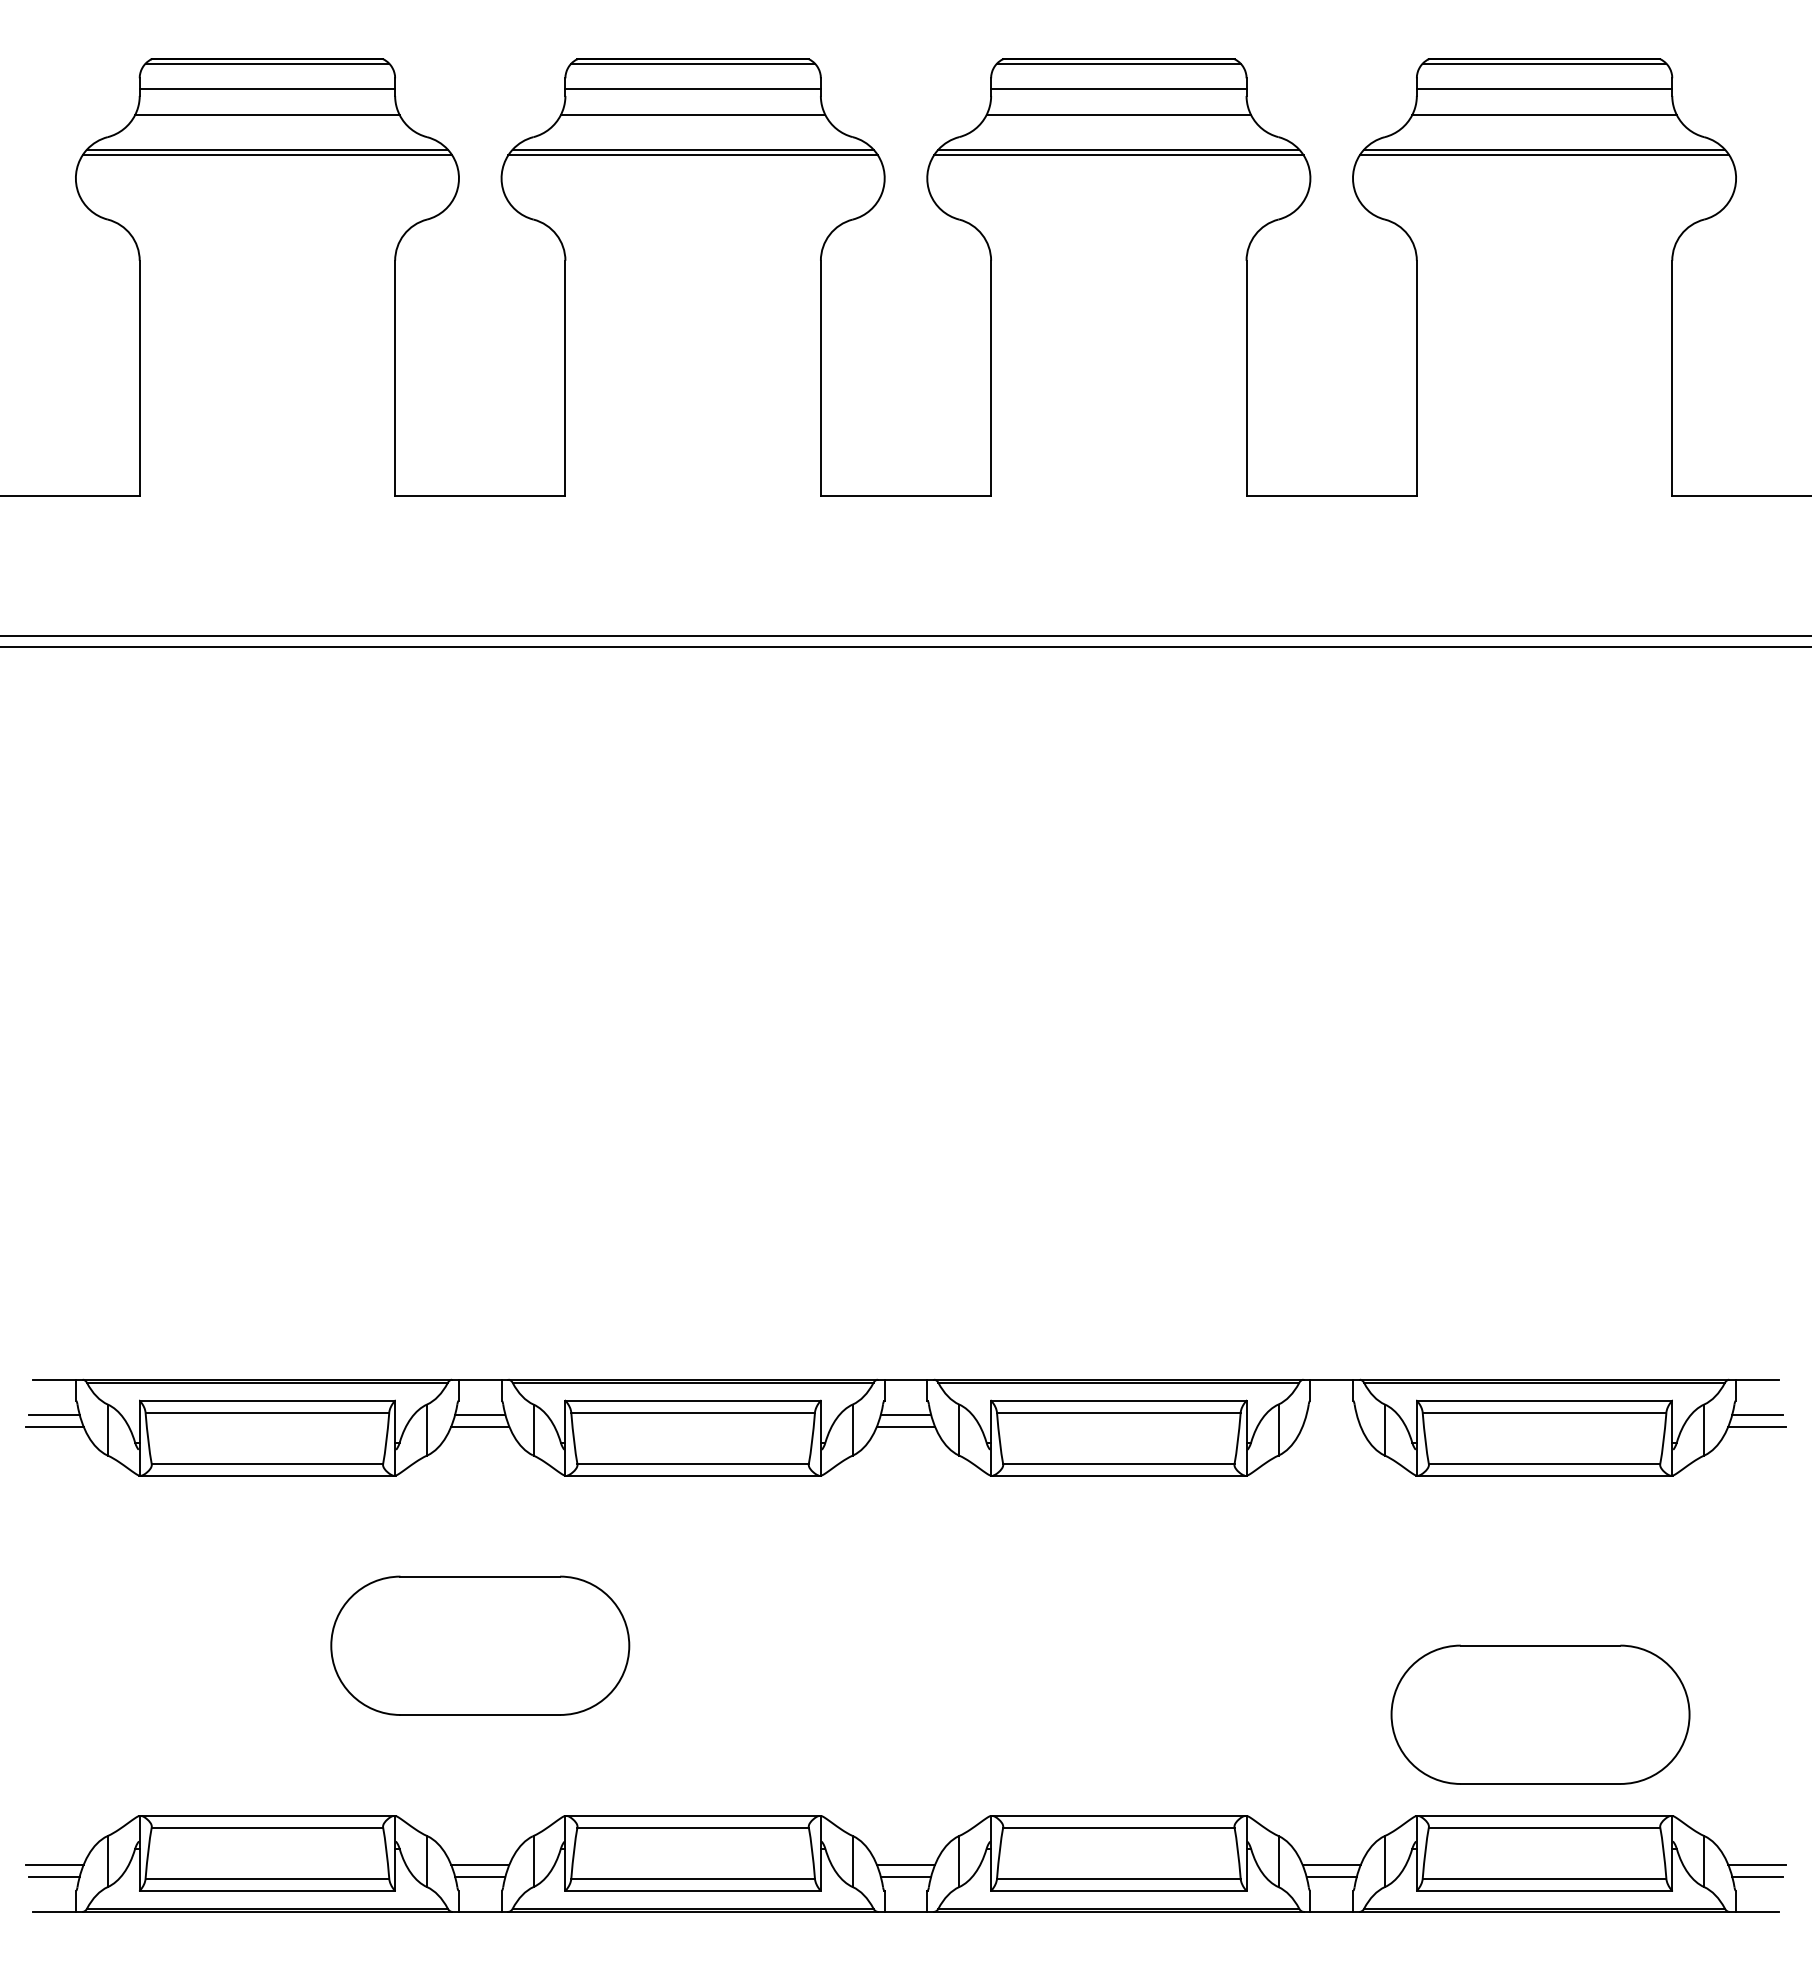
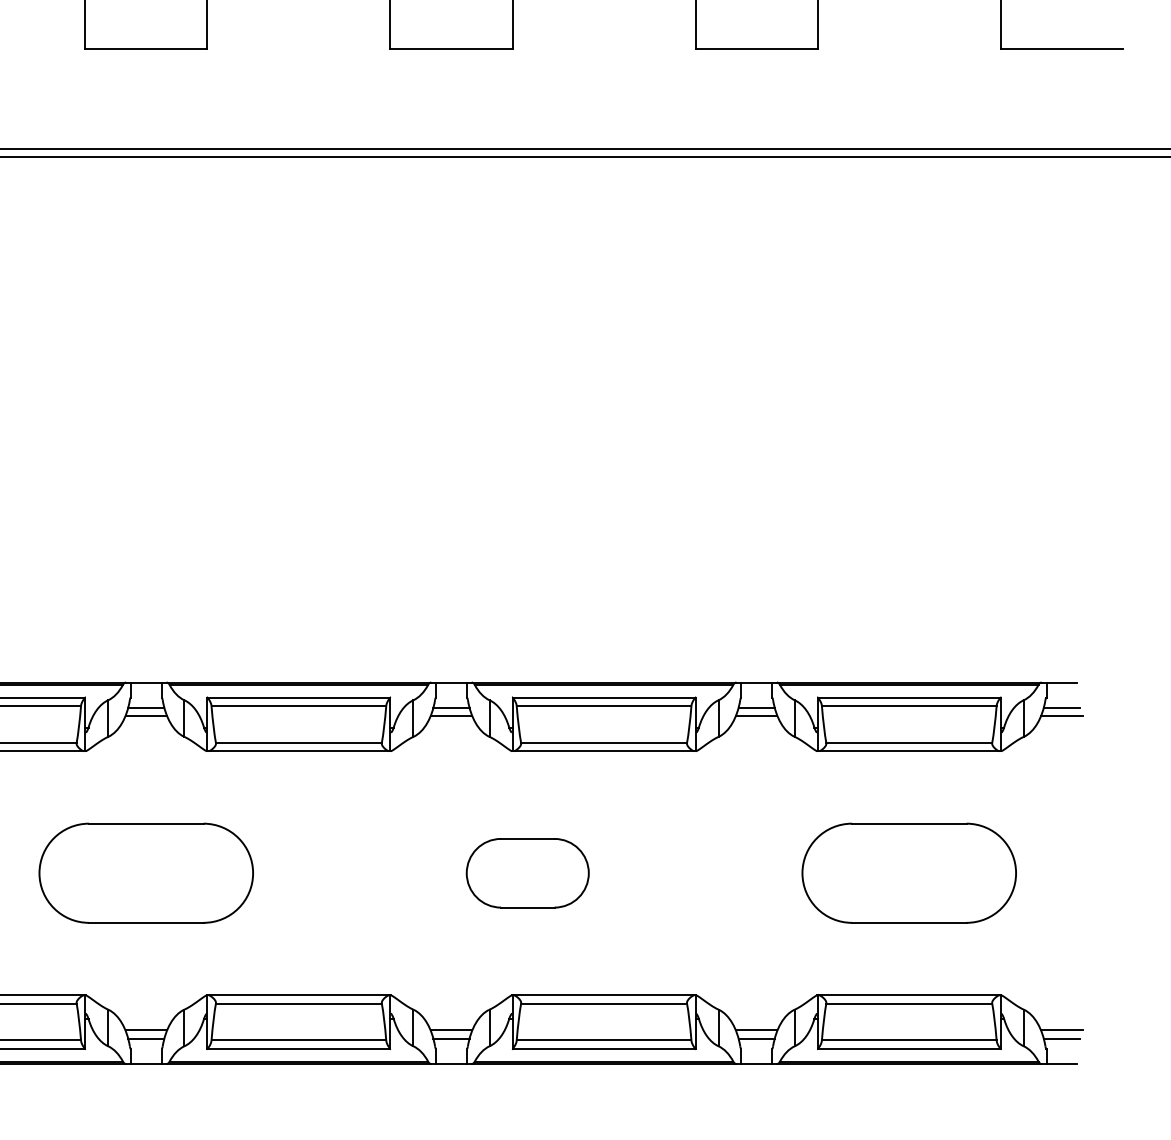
line: (1331, 1414) -> (756, 707), added
line: (1331, 1426) -> (756, 716), added
part: (1012, 1645) -> (527, 873), added
part: (1540, 1714) -> (909, 873), moved

